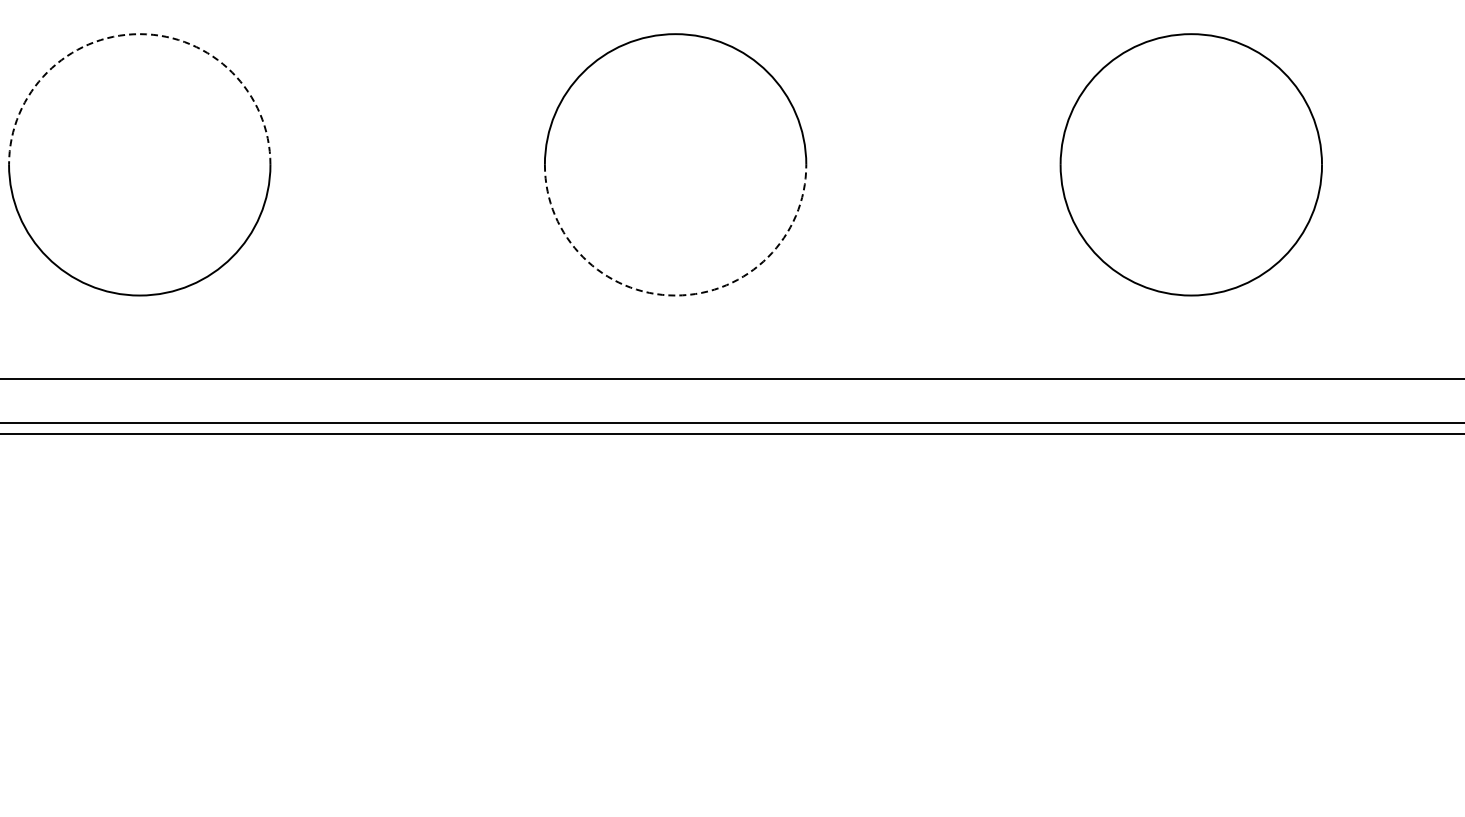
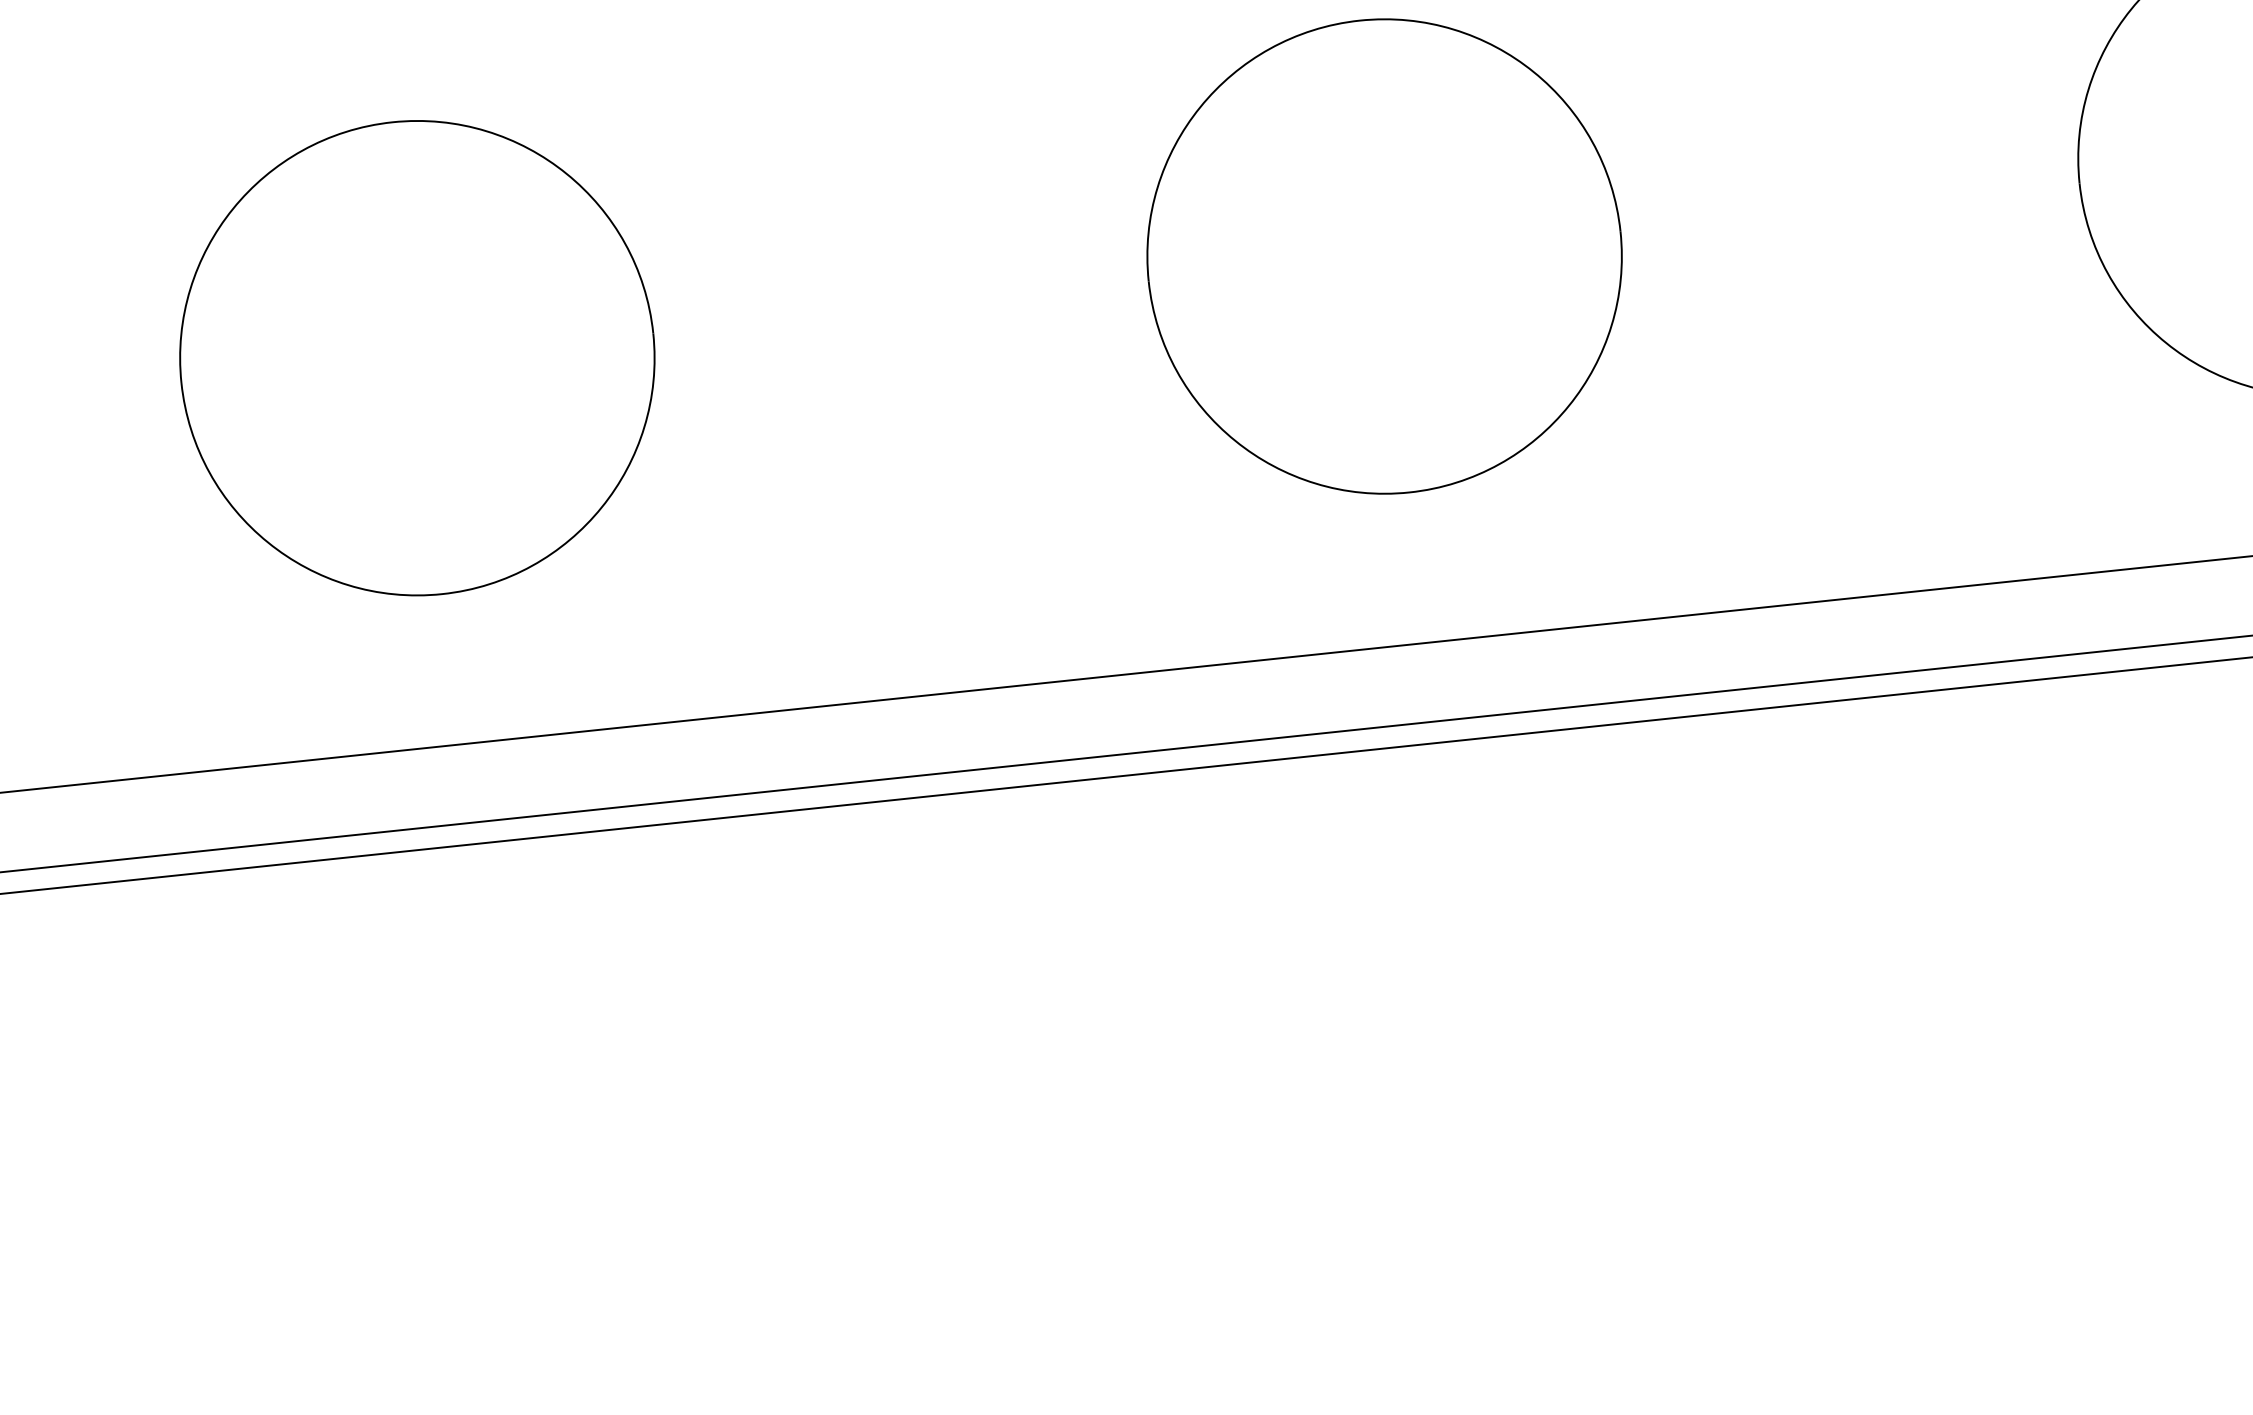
arc: (139, 34) -> (392, 122), dashed -> solid
arc: (675, 295) -> (1409, 492), dashed -> solid

